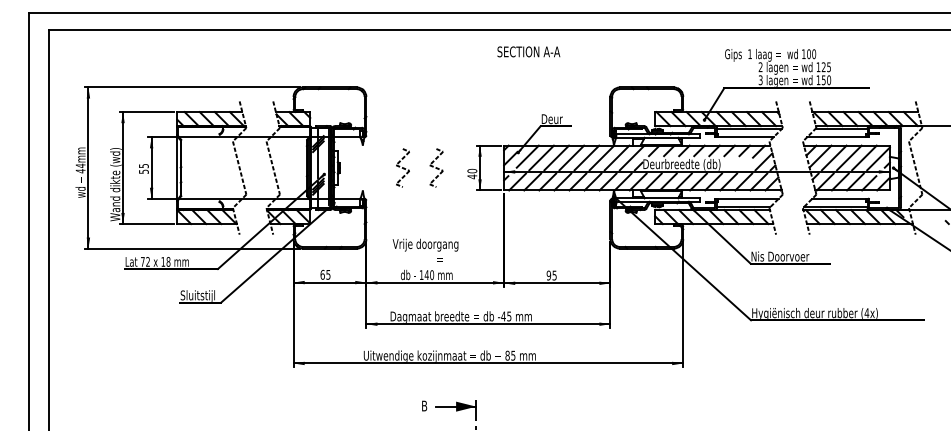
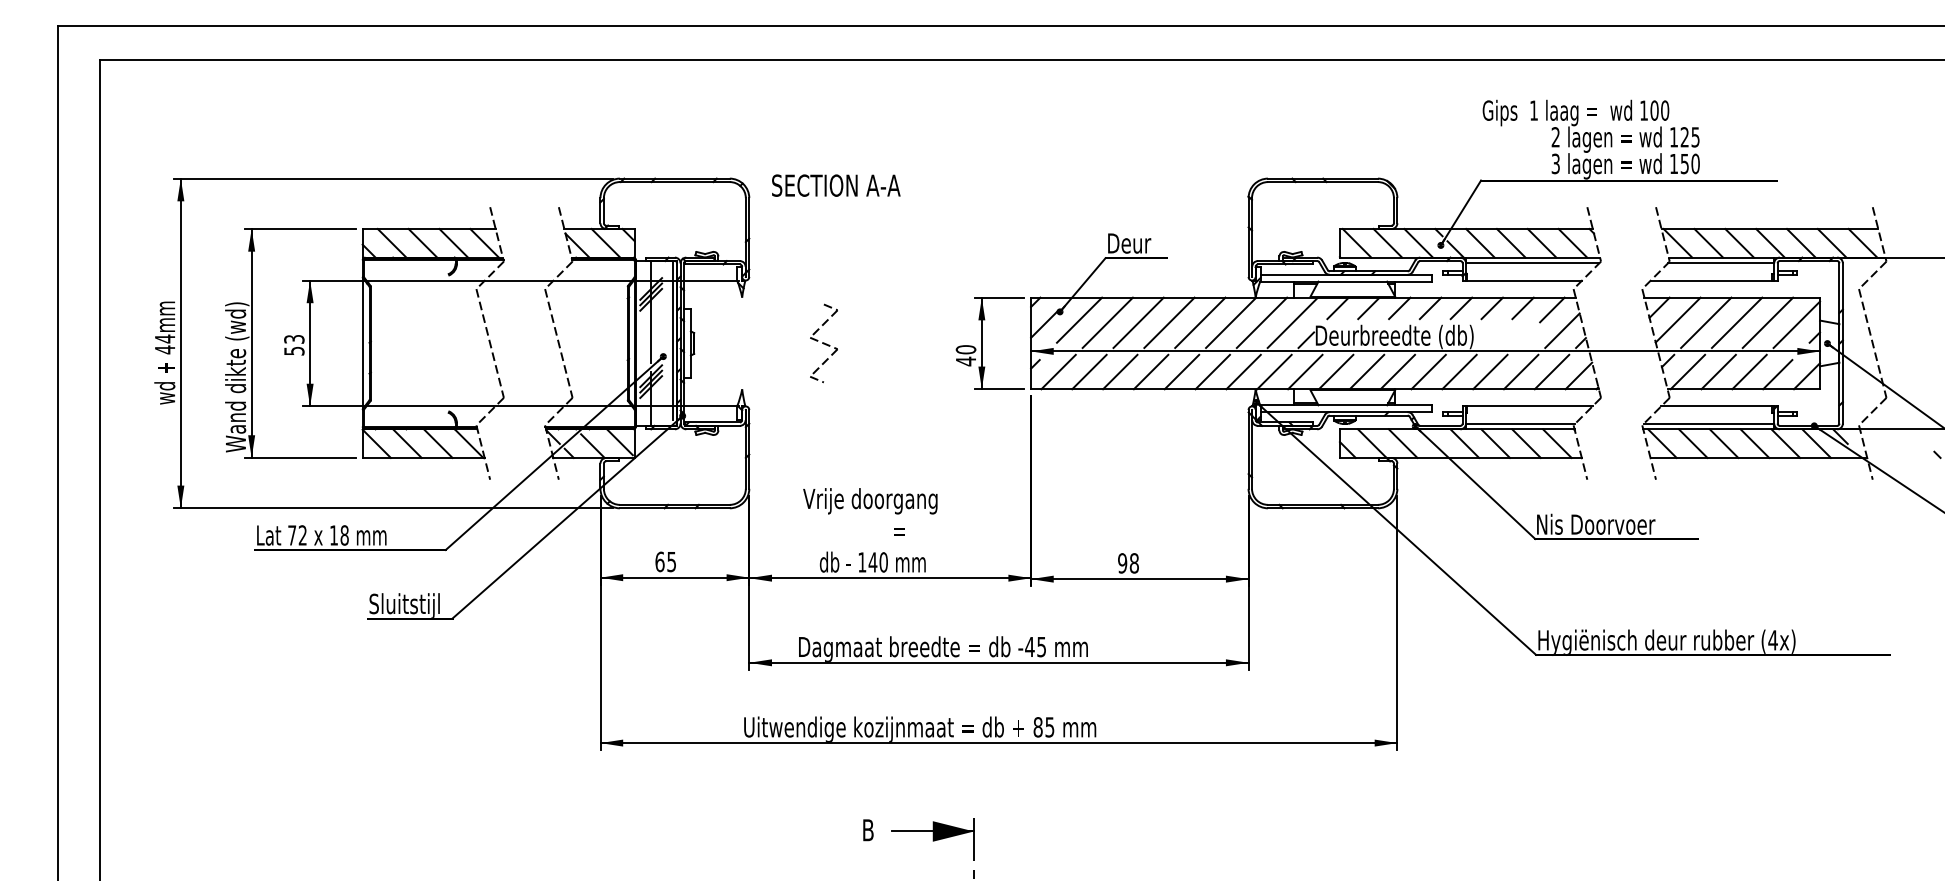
text: (528, 51) -> (835, 184), moved
text: (142, 165) -> (291, 338), 55 -> 53
part: (436, 167) -> (892, 342), removed
text: (554, 275) -> (1134, 563), 95 -> 98

